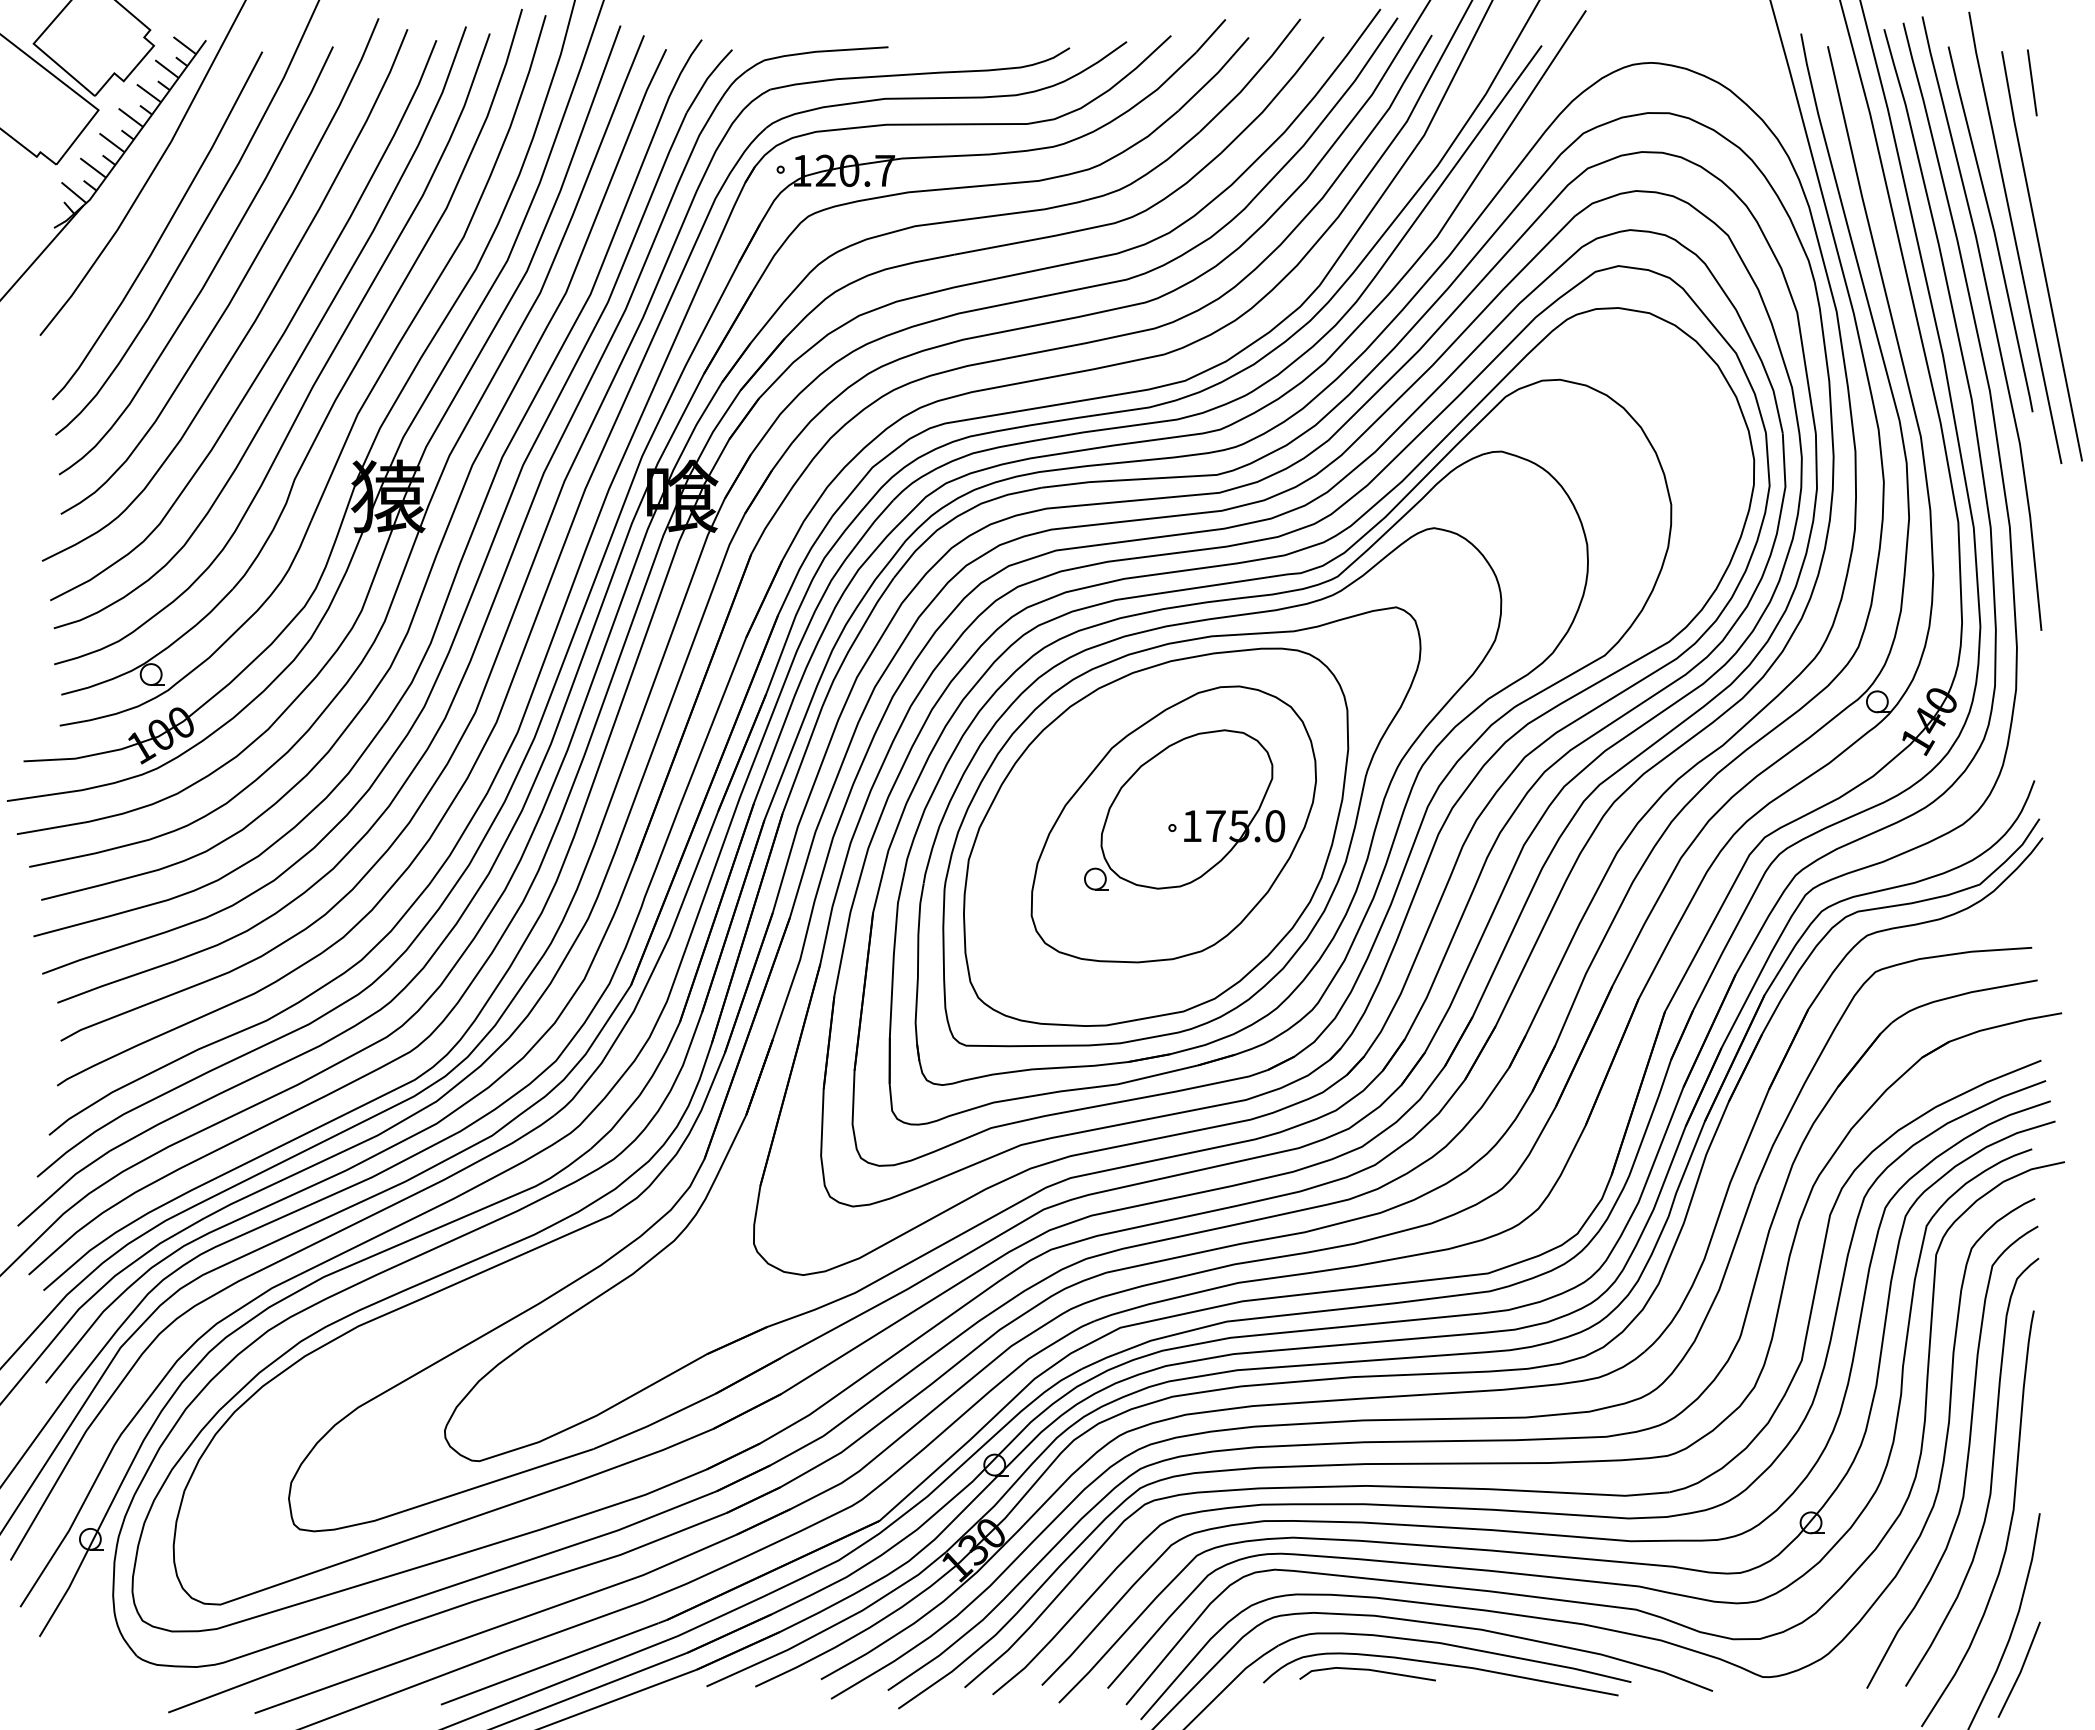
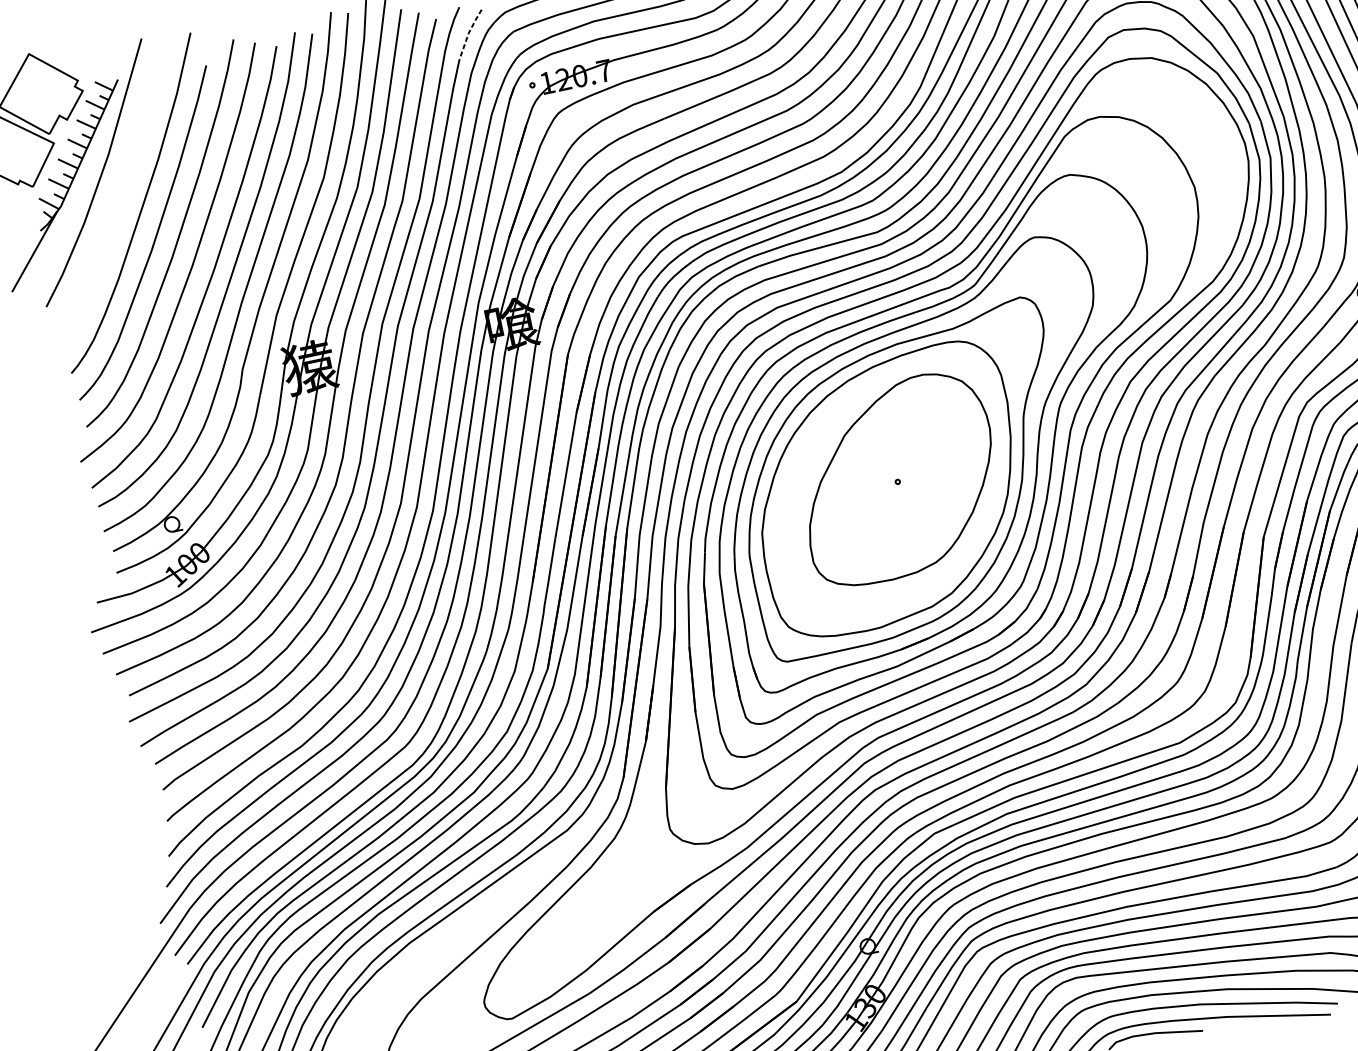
line: (707, 78) -> (468, 33), solid -> dashed
curve: (164, 228) -> (116, 215), removed
part: (1184, 809) -> (903, 467), removed

